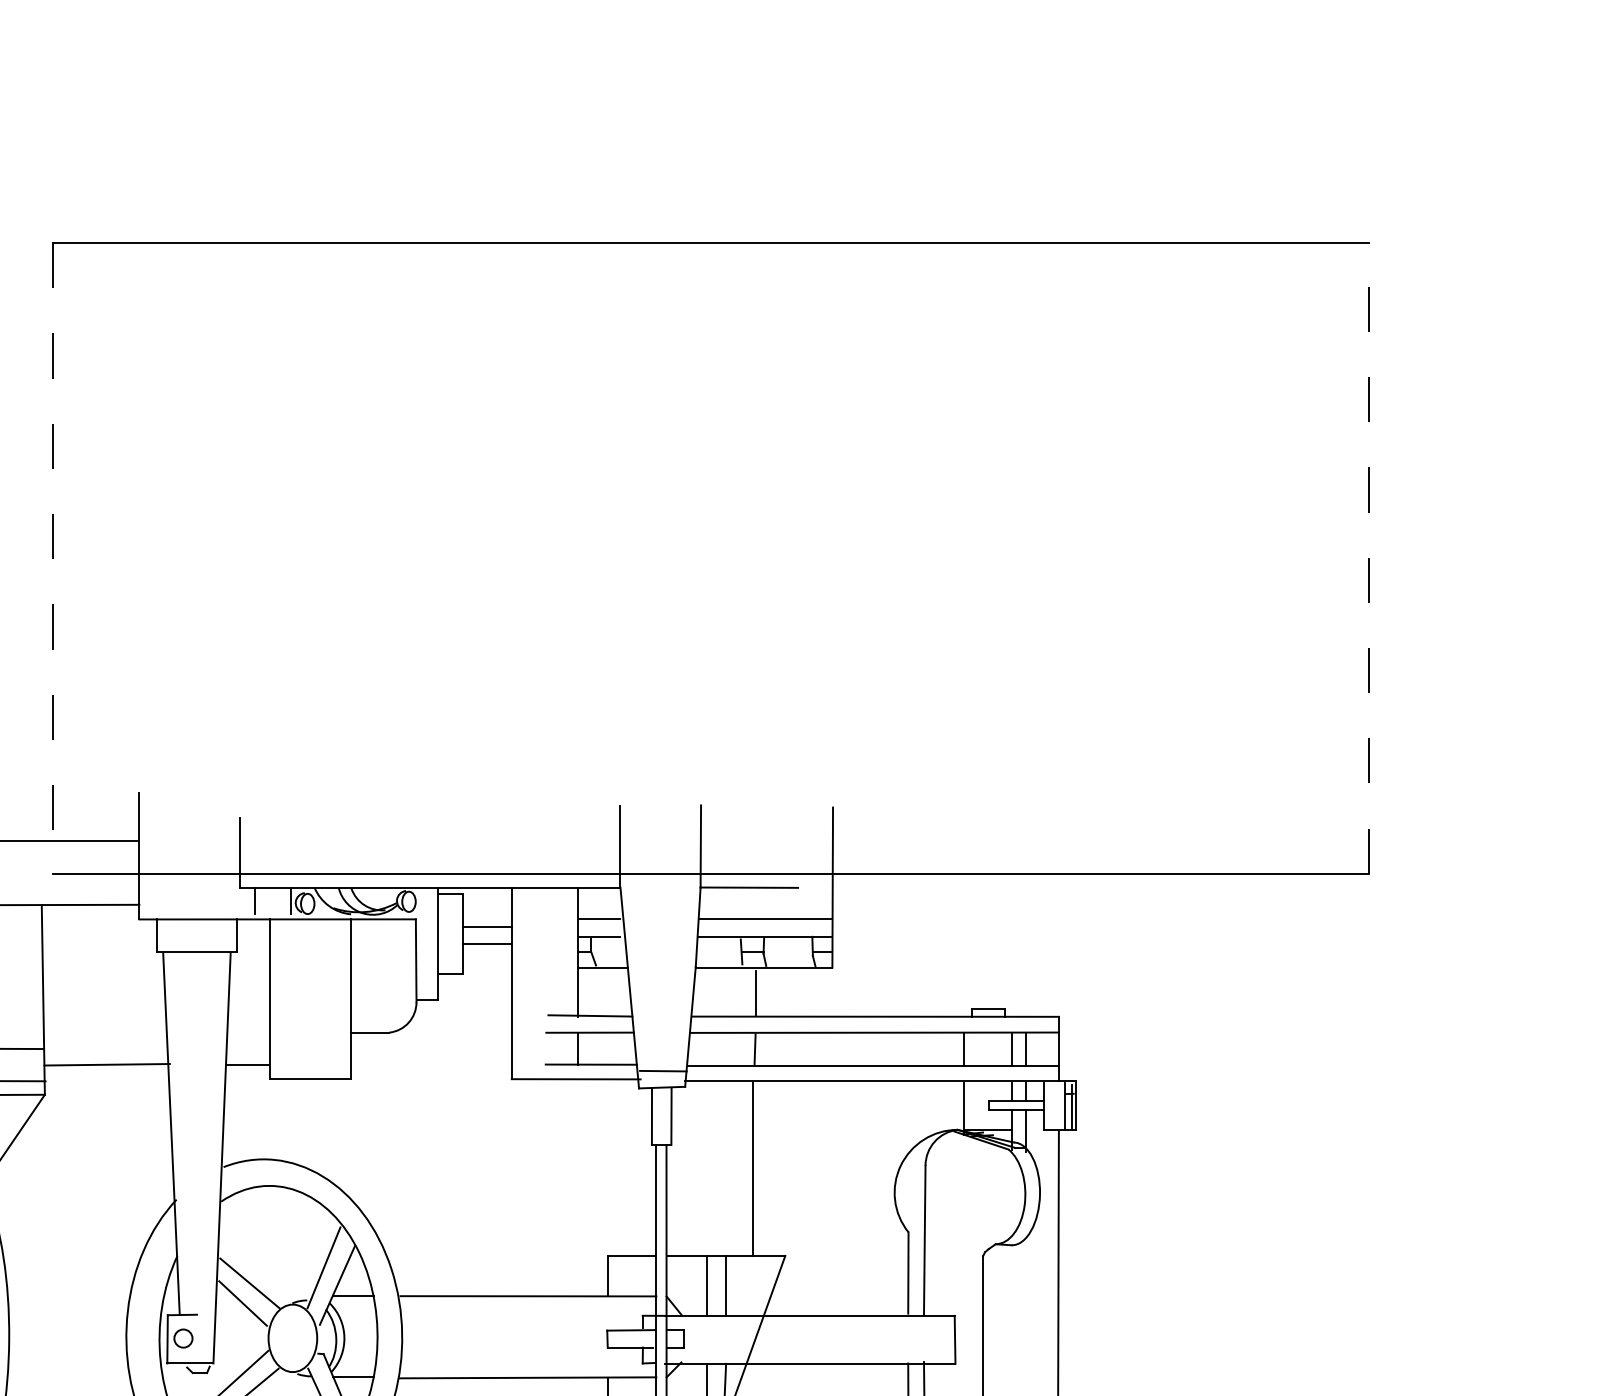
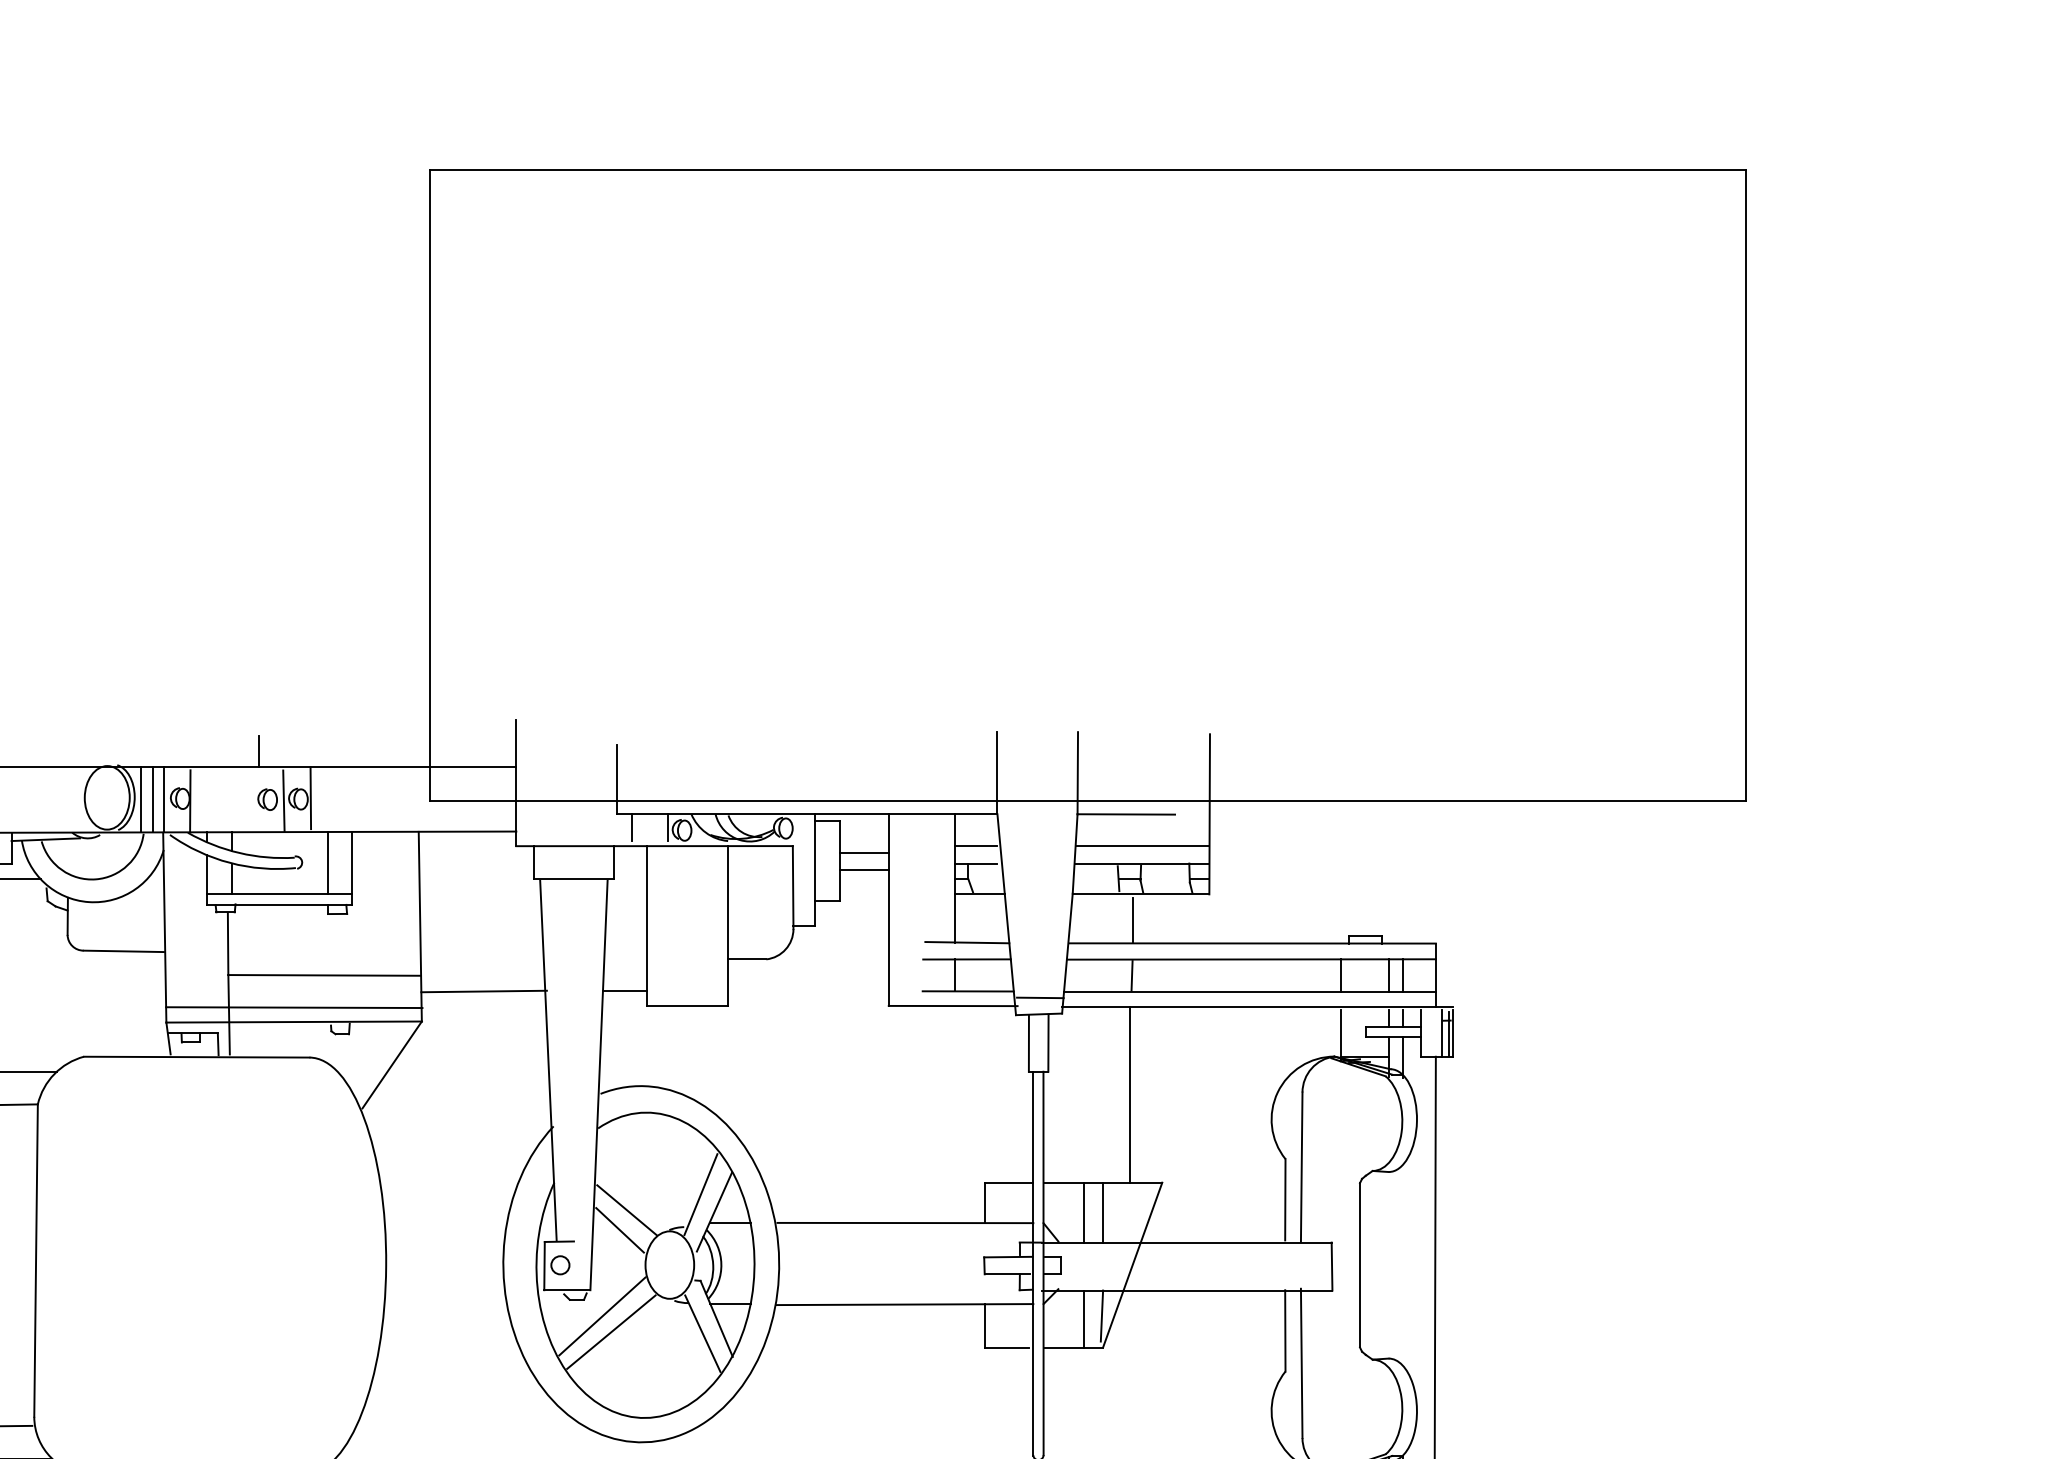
line: (1369, 557) -> (1746, 484), dashed -> solid
line: (52, 558) -> (429, 485), dashed -> solid

